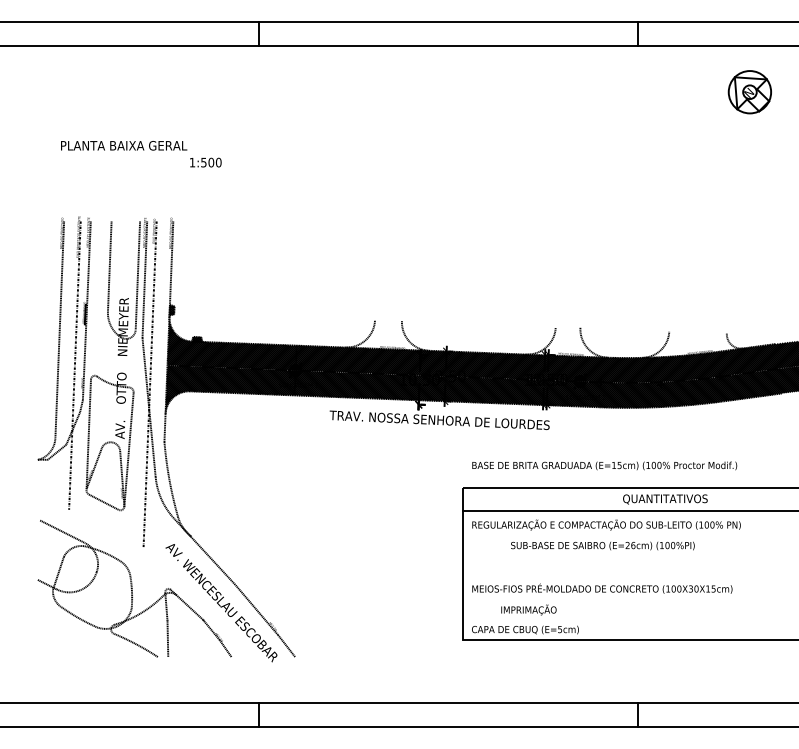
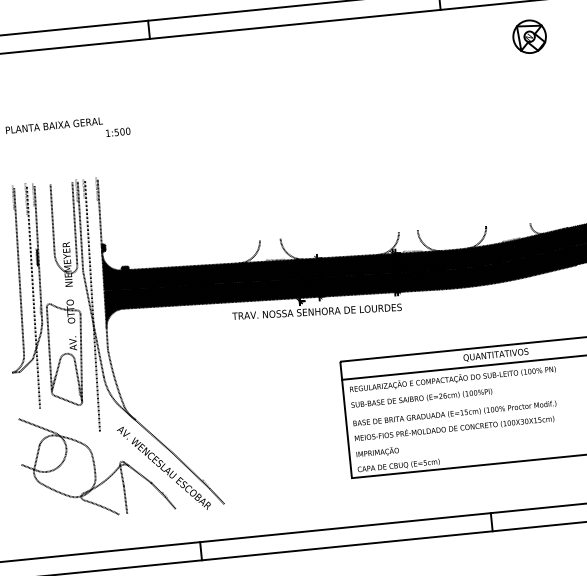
text: (604, 465) -> (454, 413), moved
text: (602, 545) -> (421, 398), moved
text: (528, 609) -> (377, 452), moved

